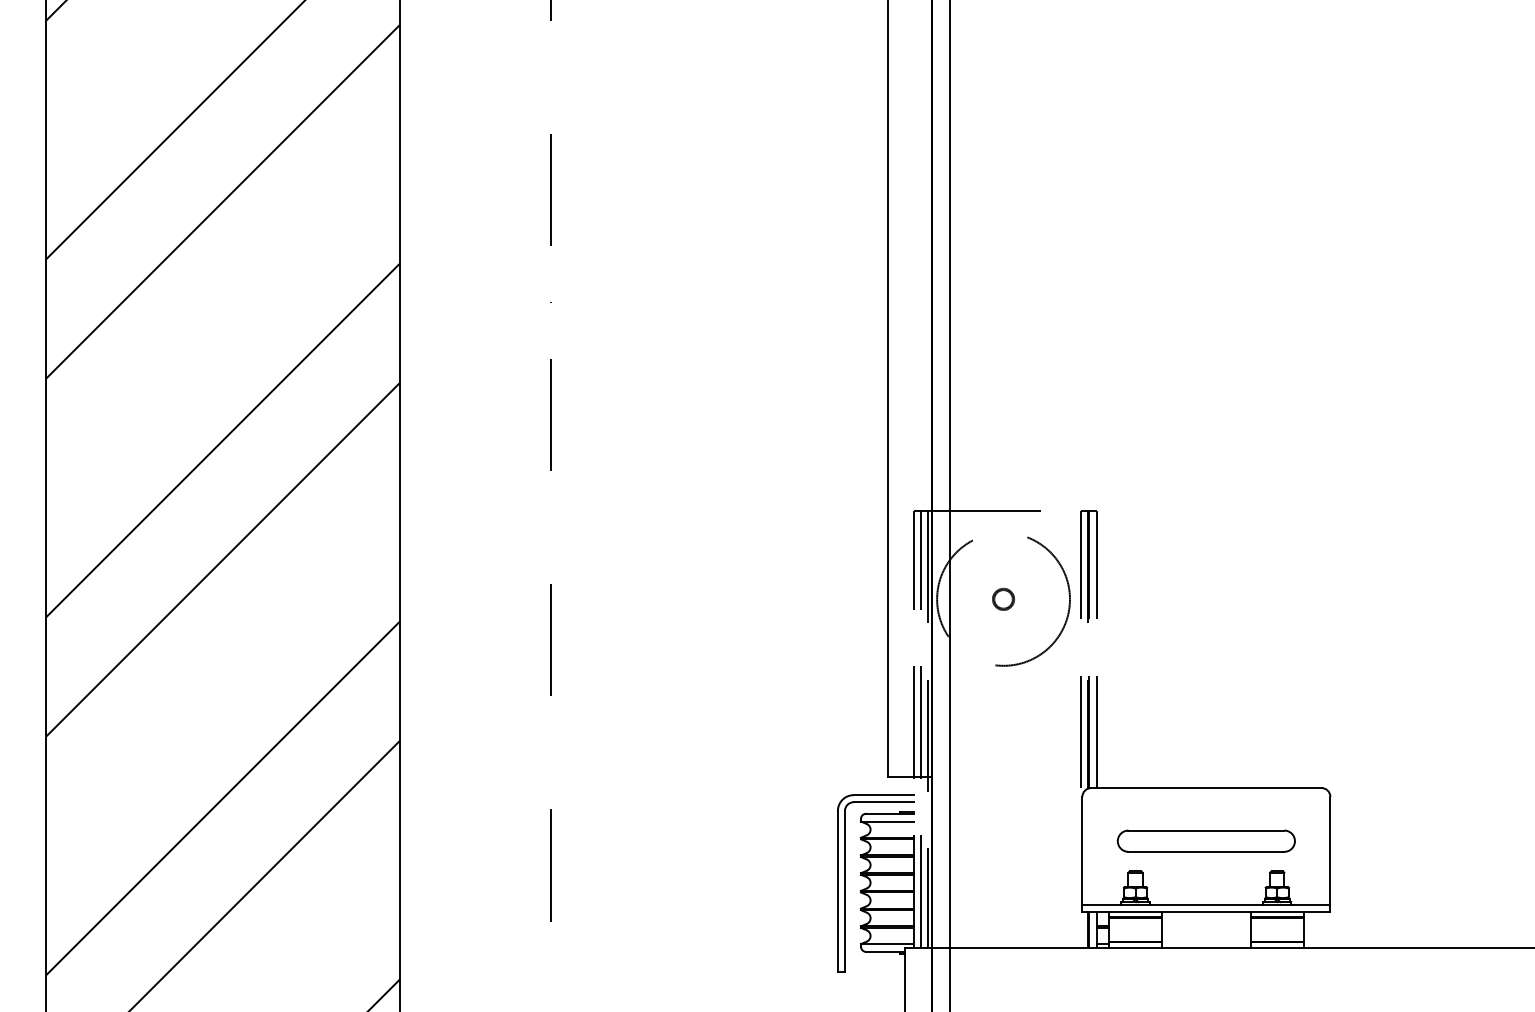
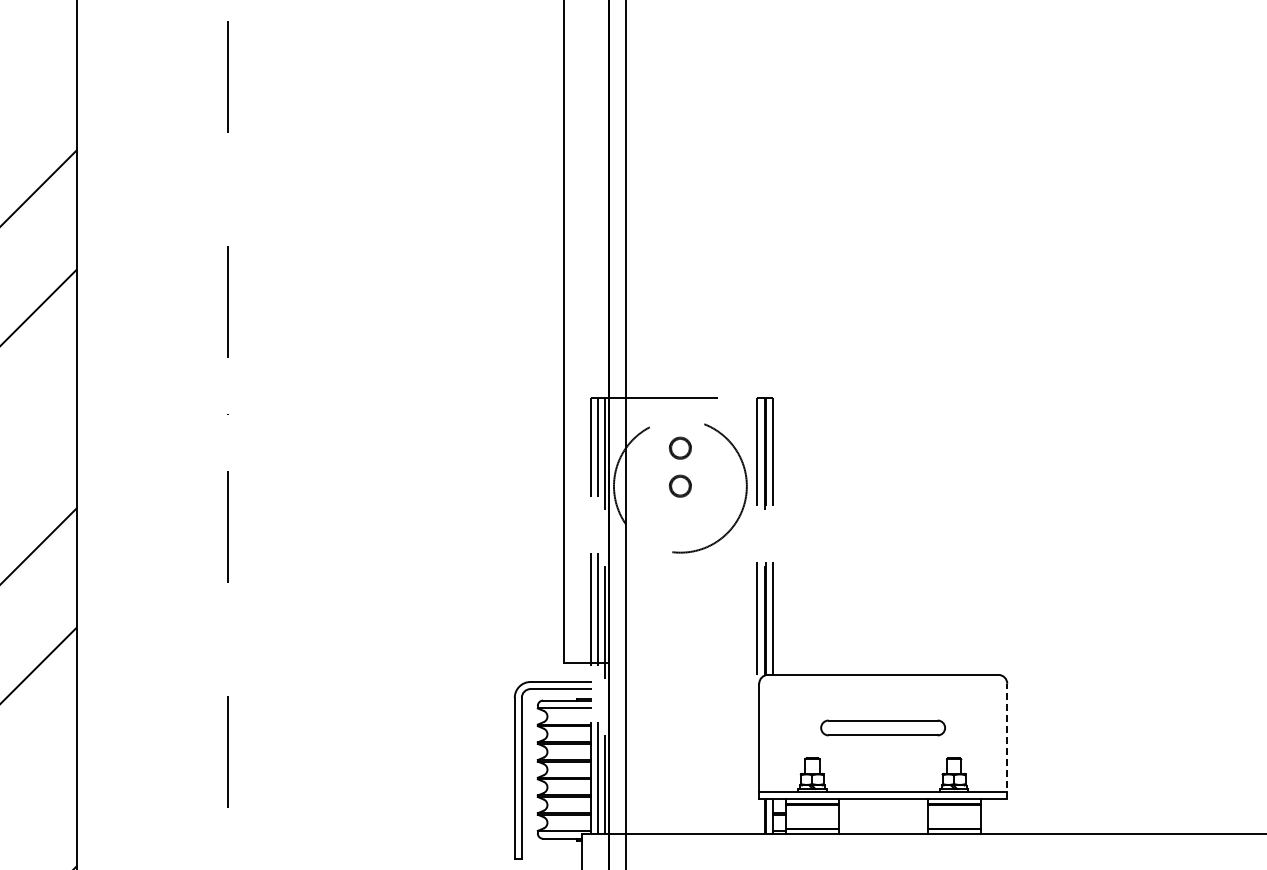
part: (1003, 560) -> (680, 447), added
part: (1205, 840) -> (882, 727), size x0.7
line: (1330, 854) -> (1007, 741), solid -> dashed

